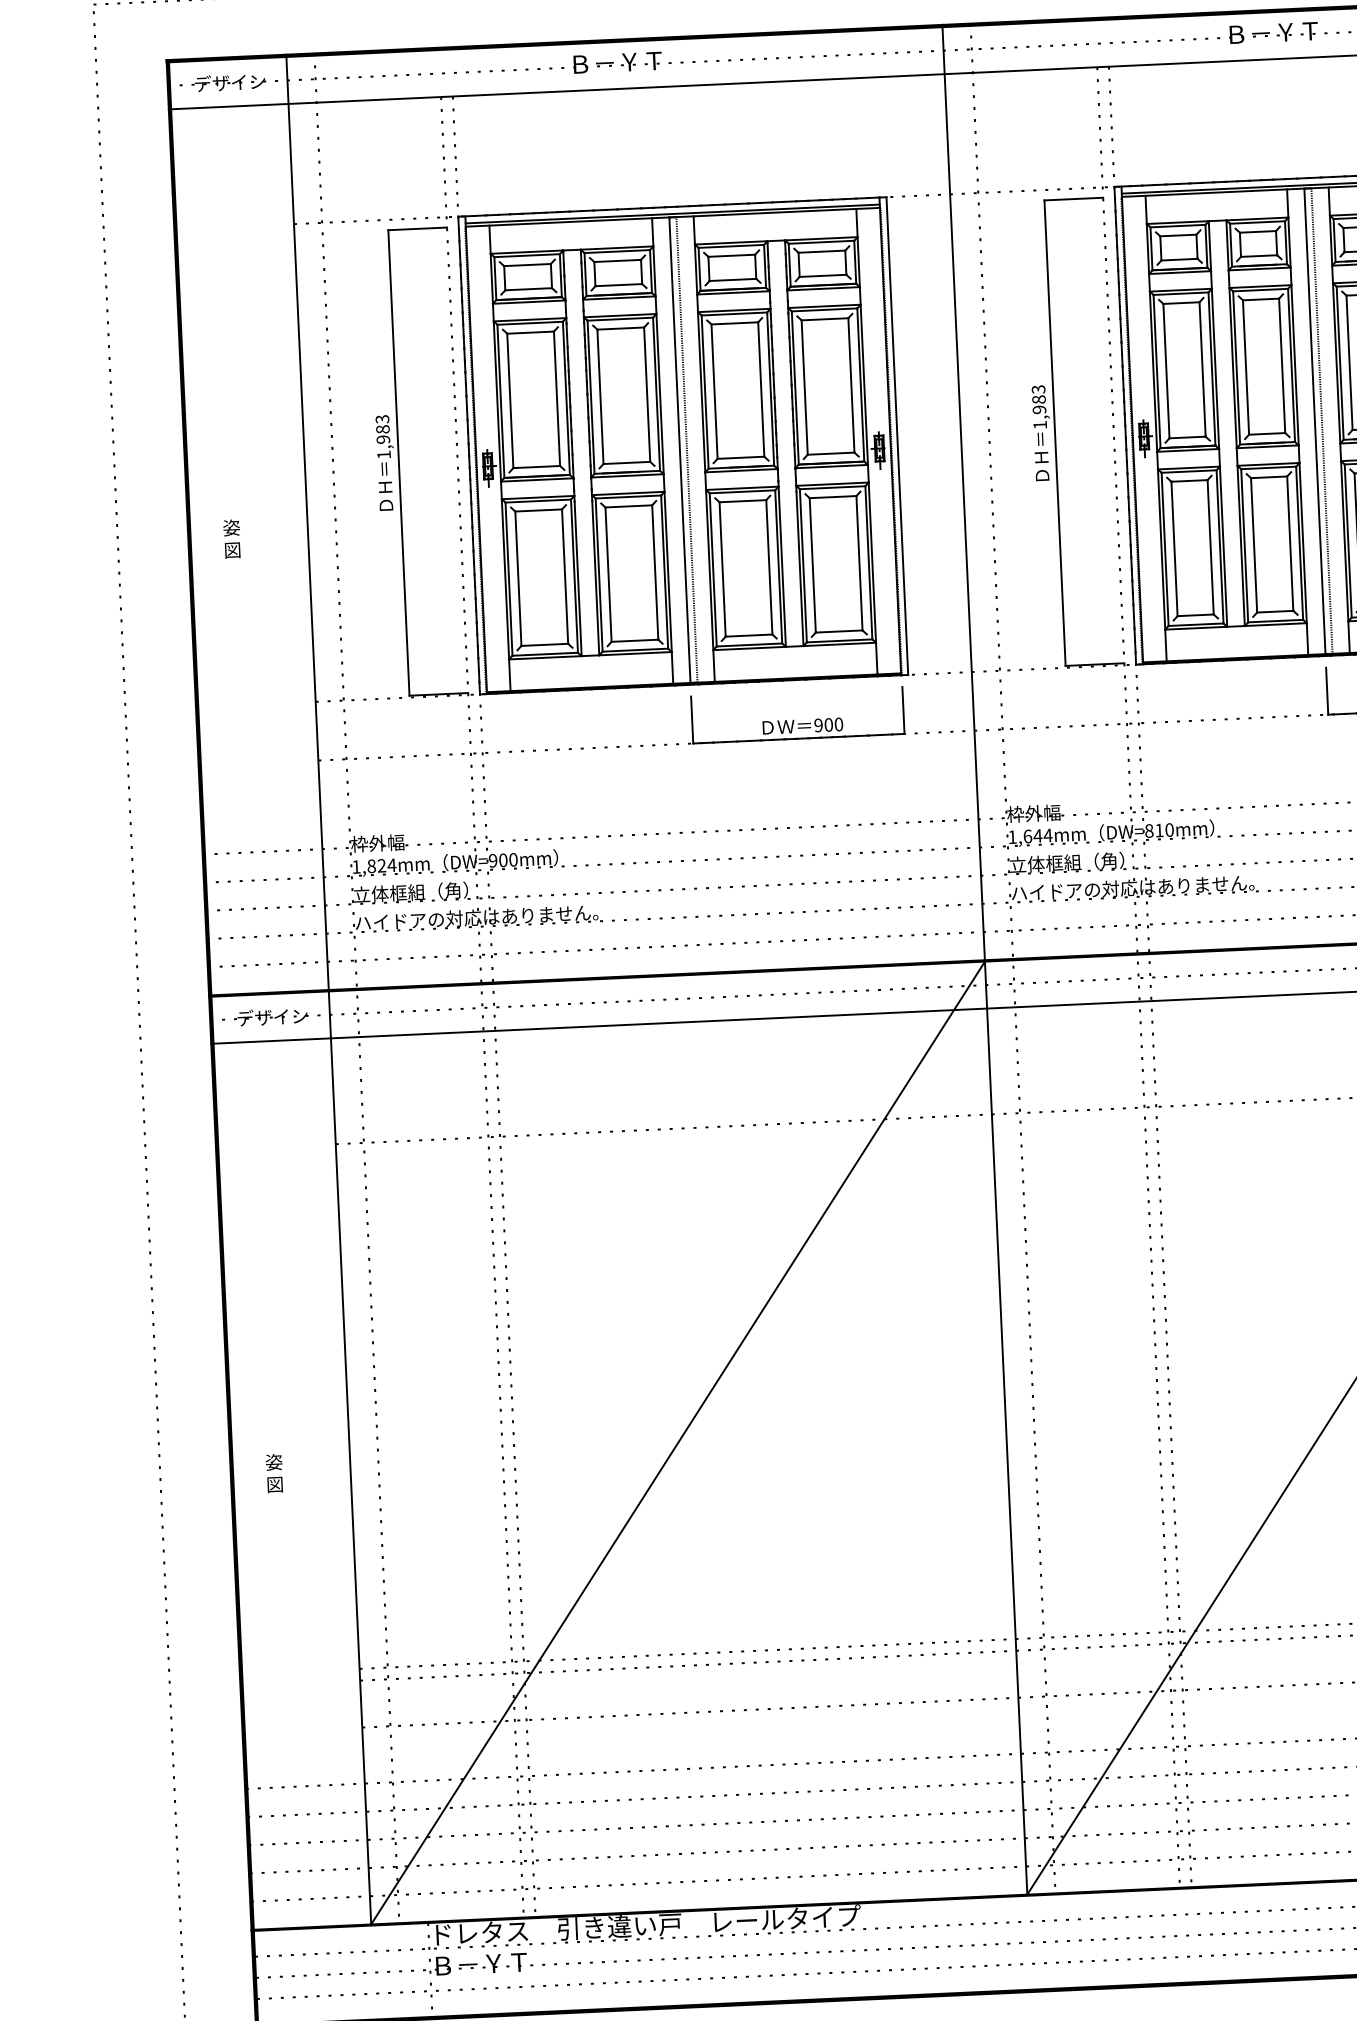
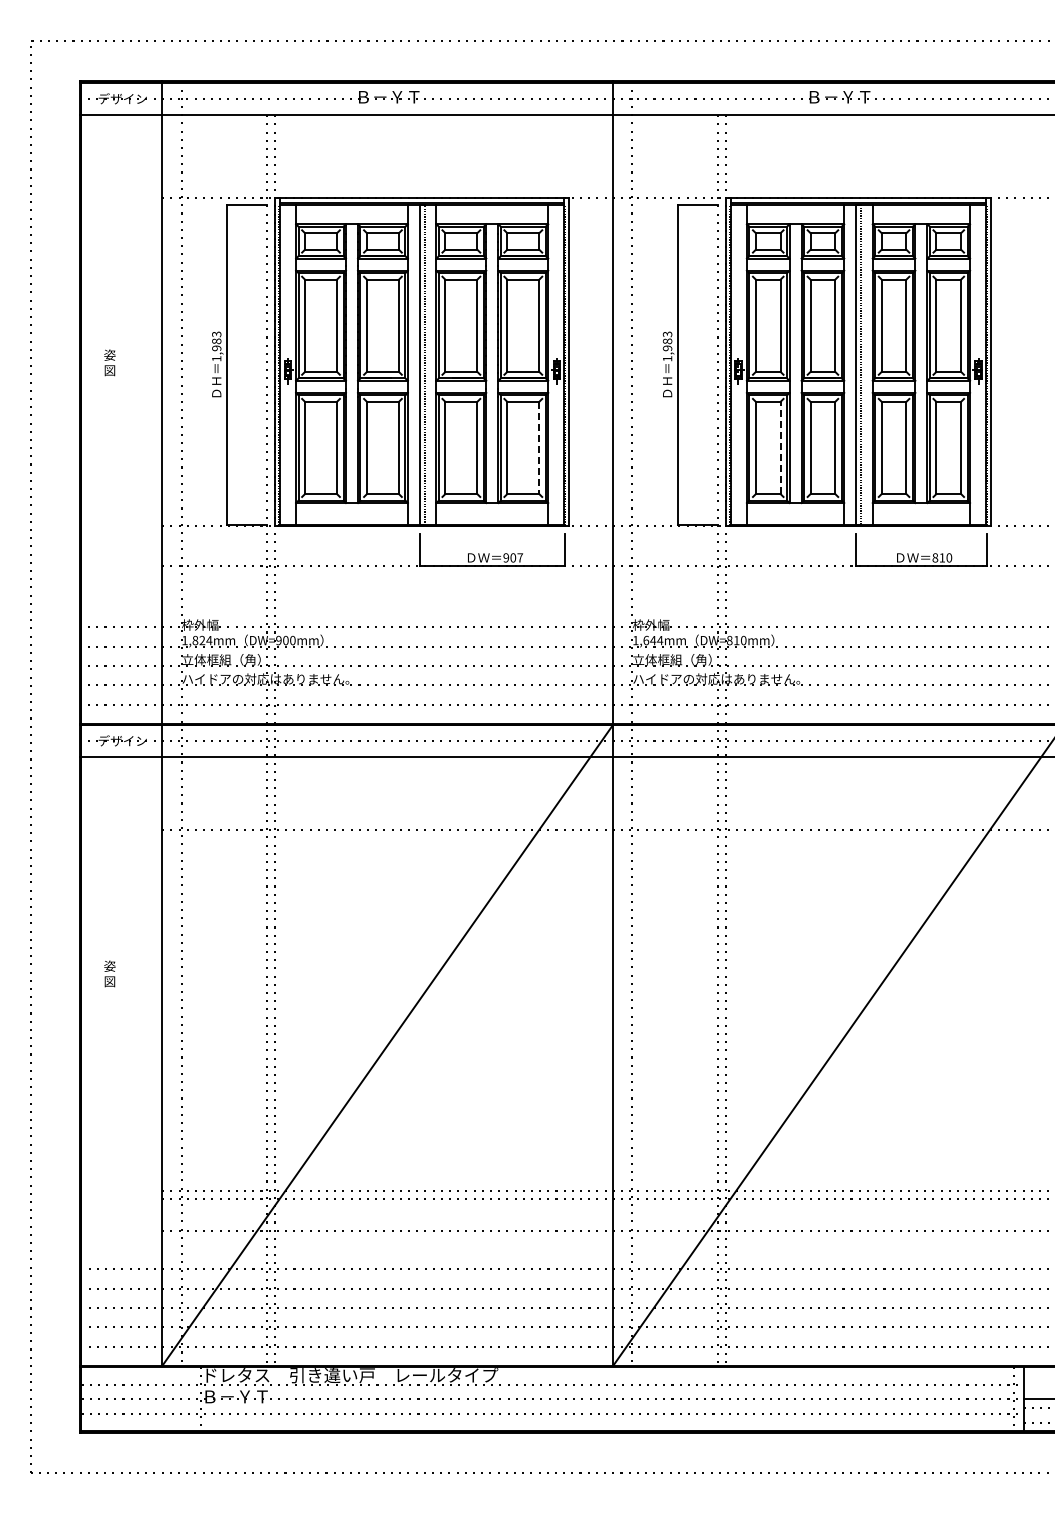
text: (231, 538) -> (109, 362), moved
line: (1210, 546) -> (780, 447), solid -> dashed
line: (859, 564) -> (539, 448), solid -> dashed
text: (839, 723) -> (520, 557), 900 -> 907
text: (273, 1472) -> (109, 973), moved

